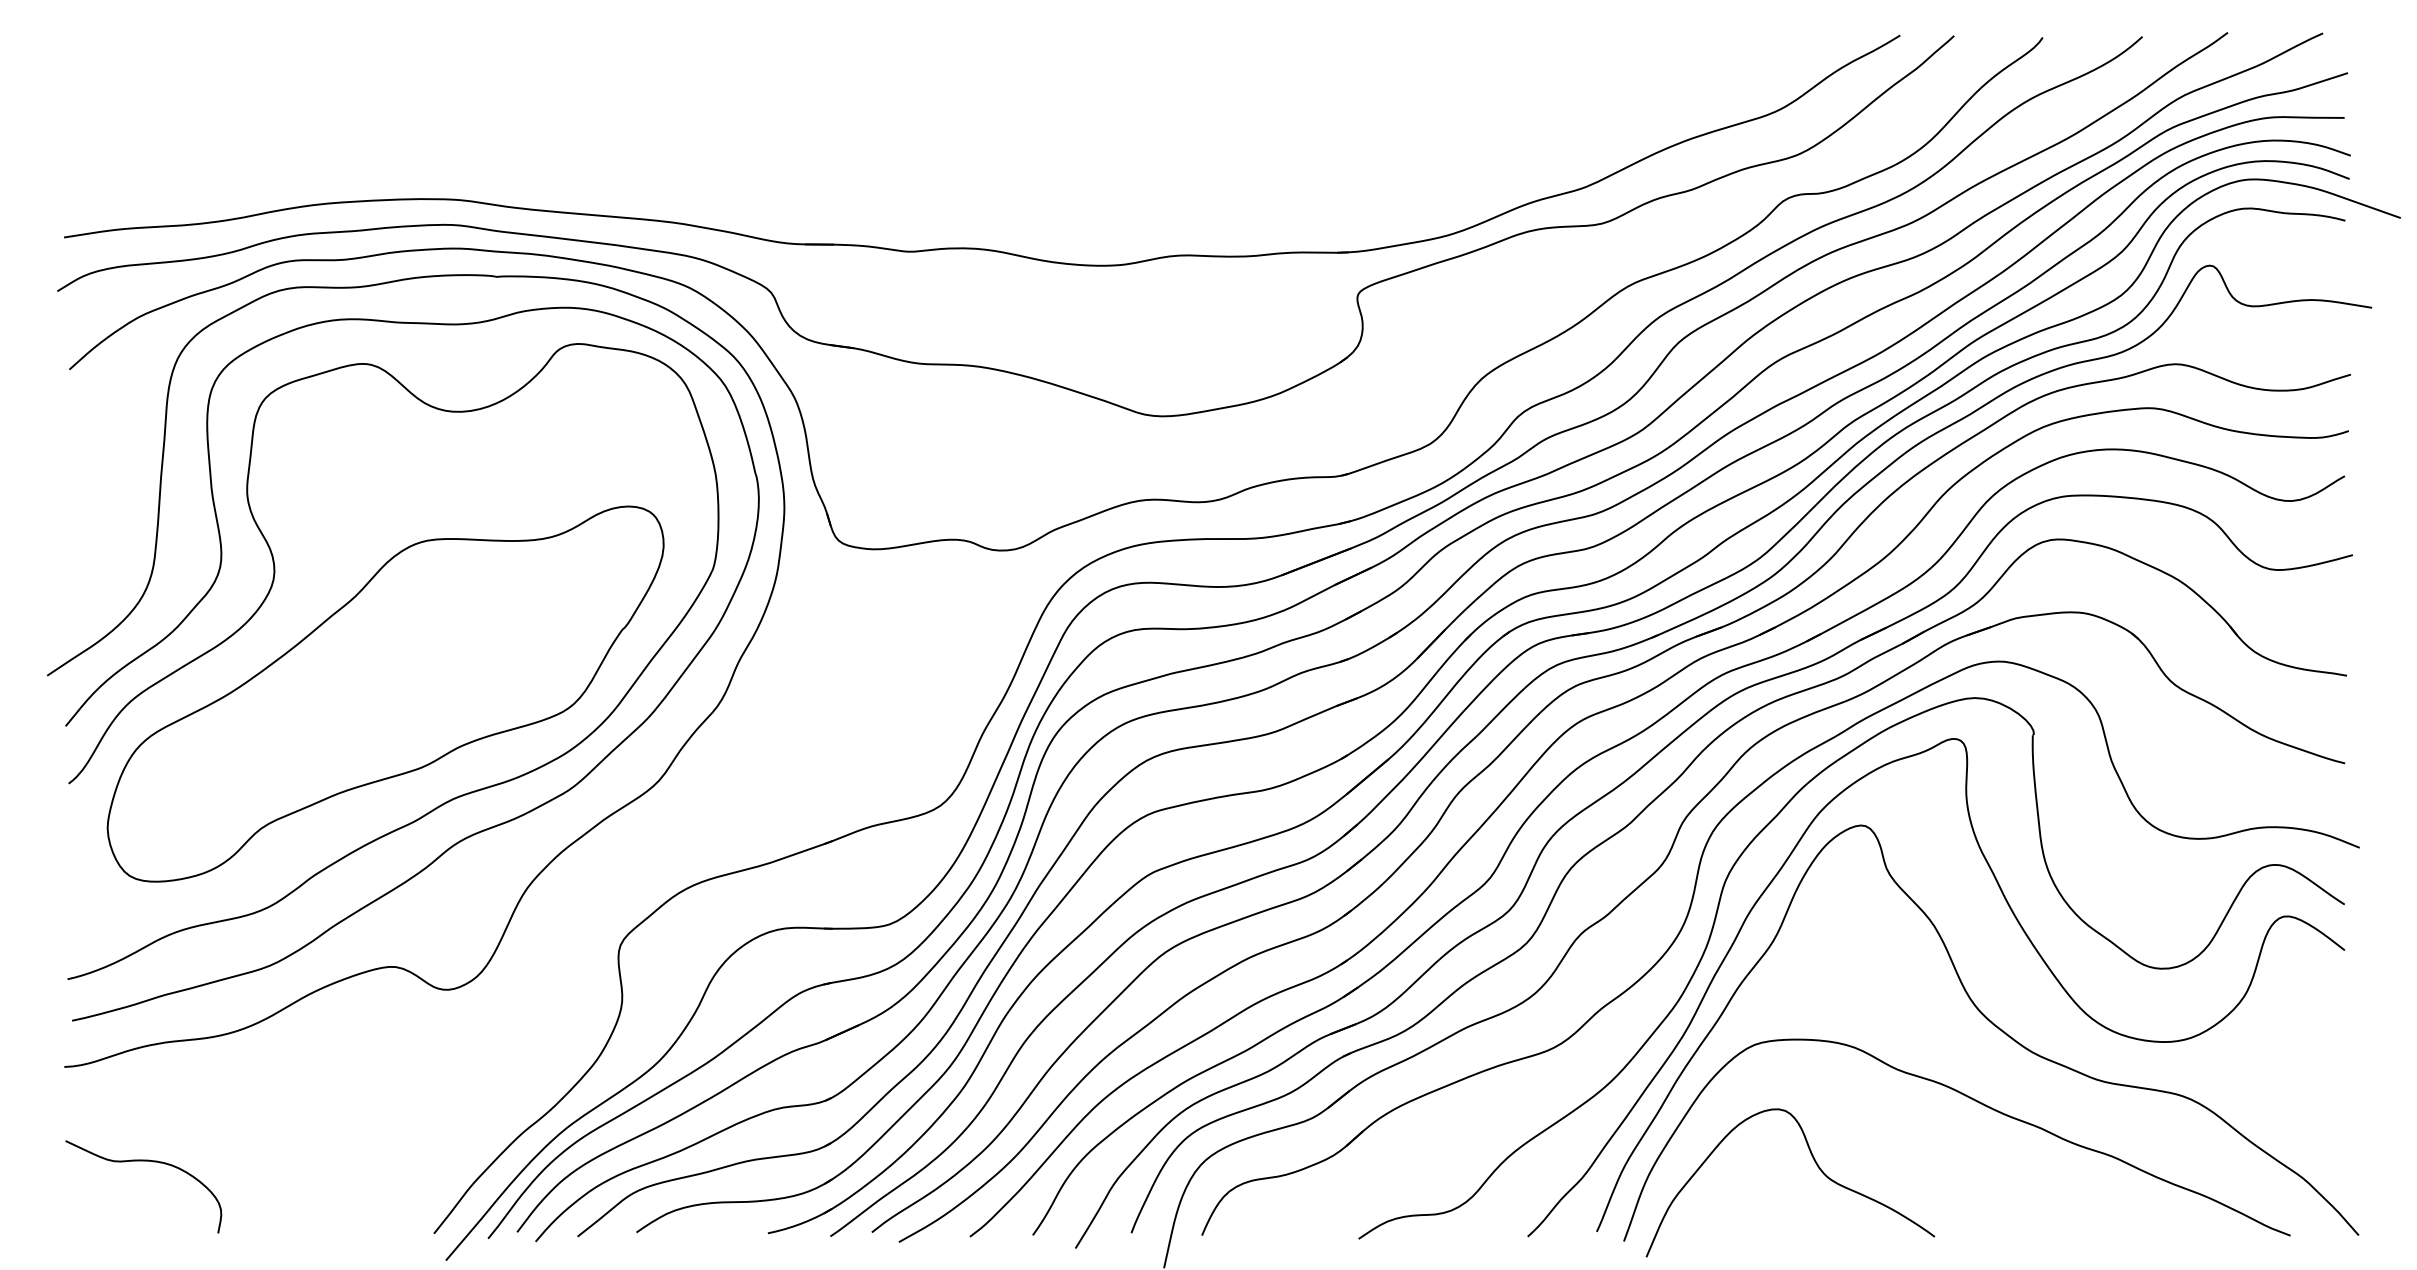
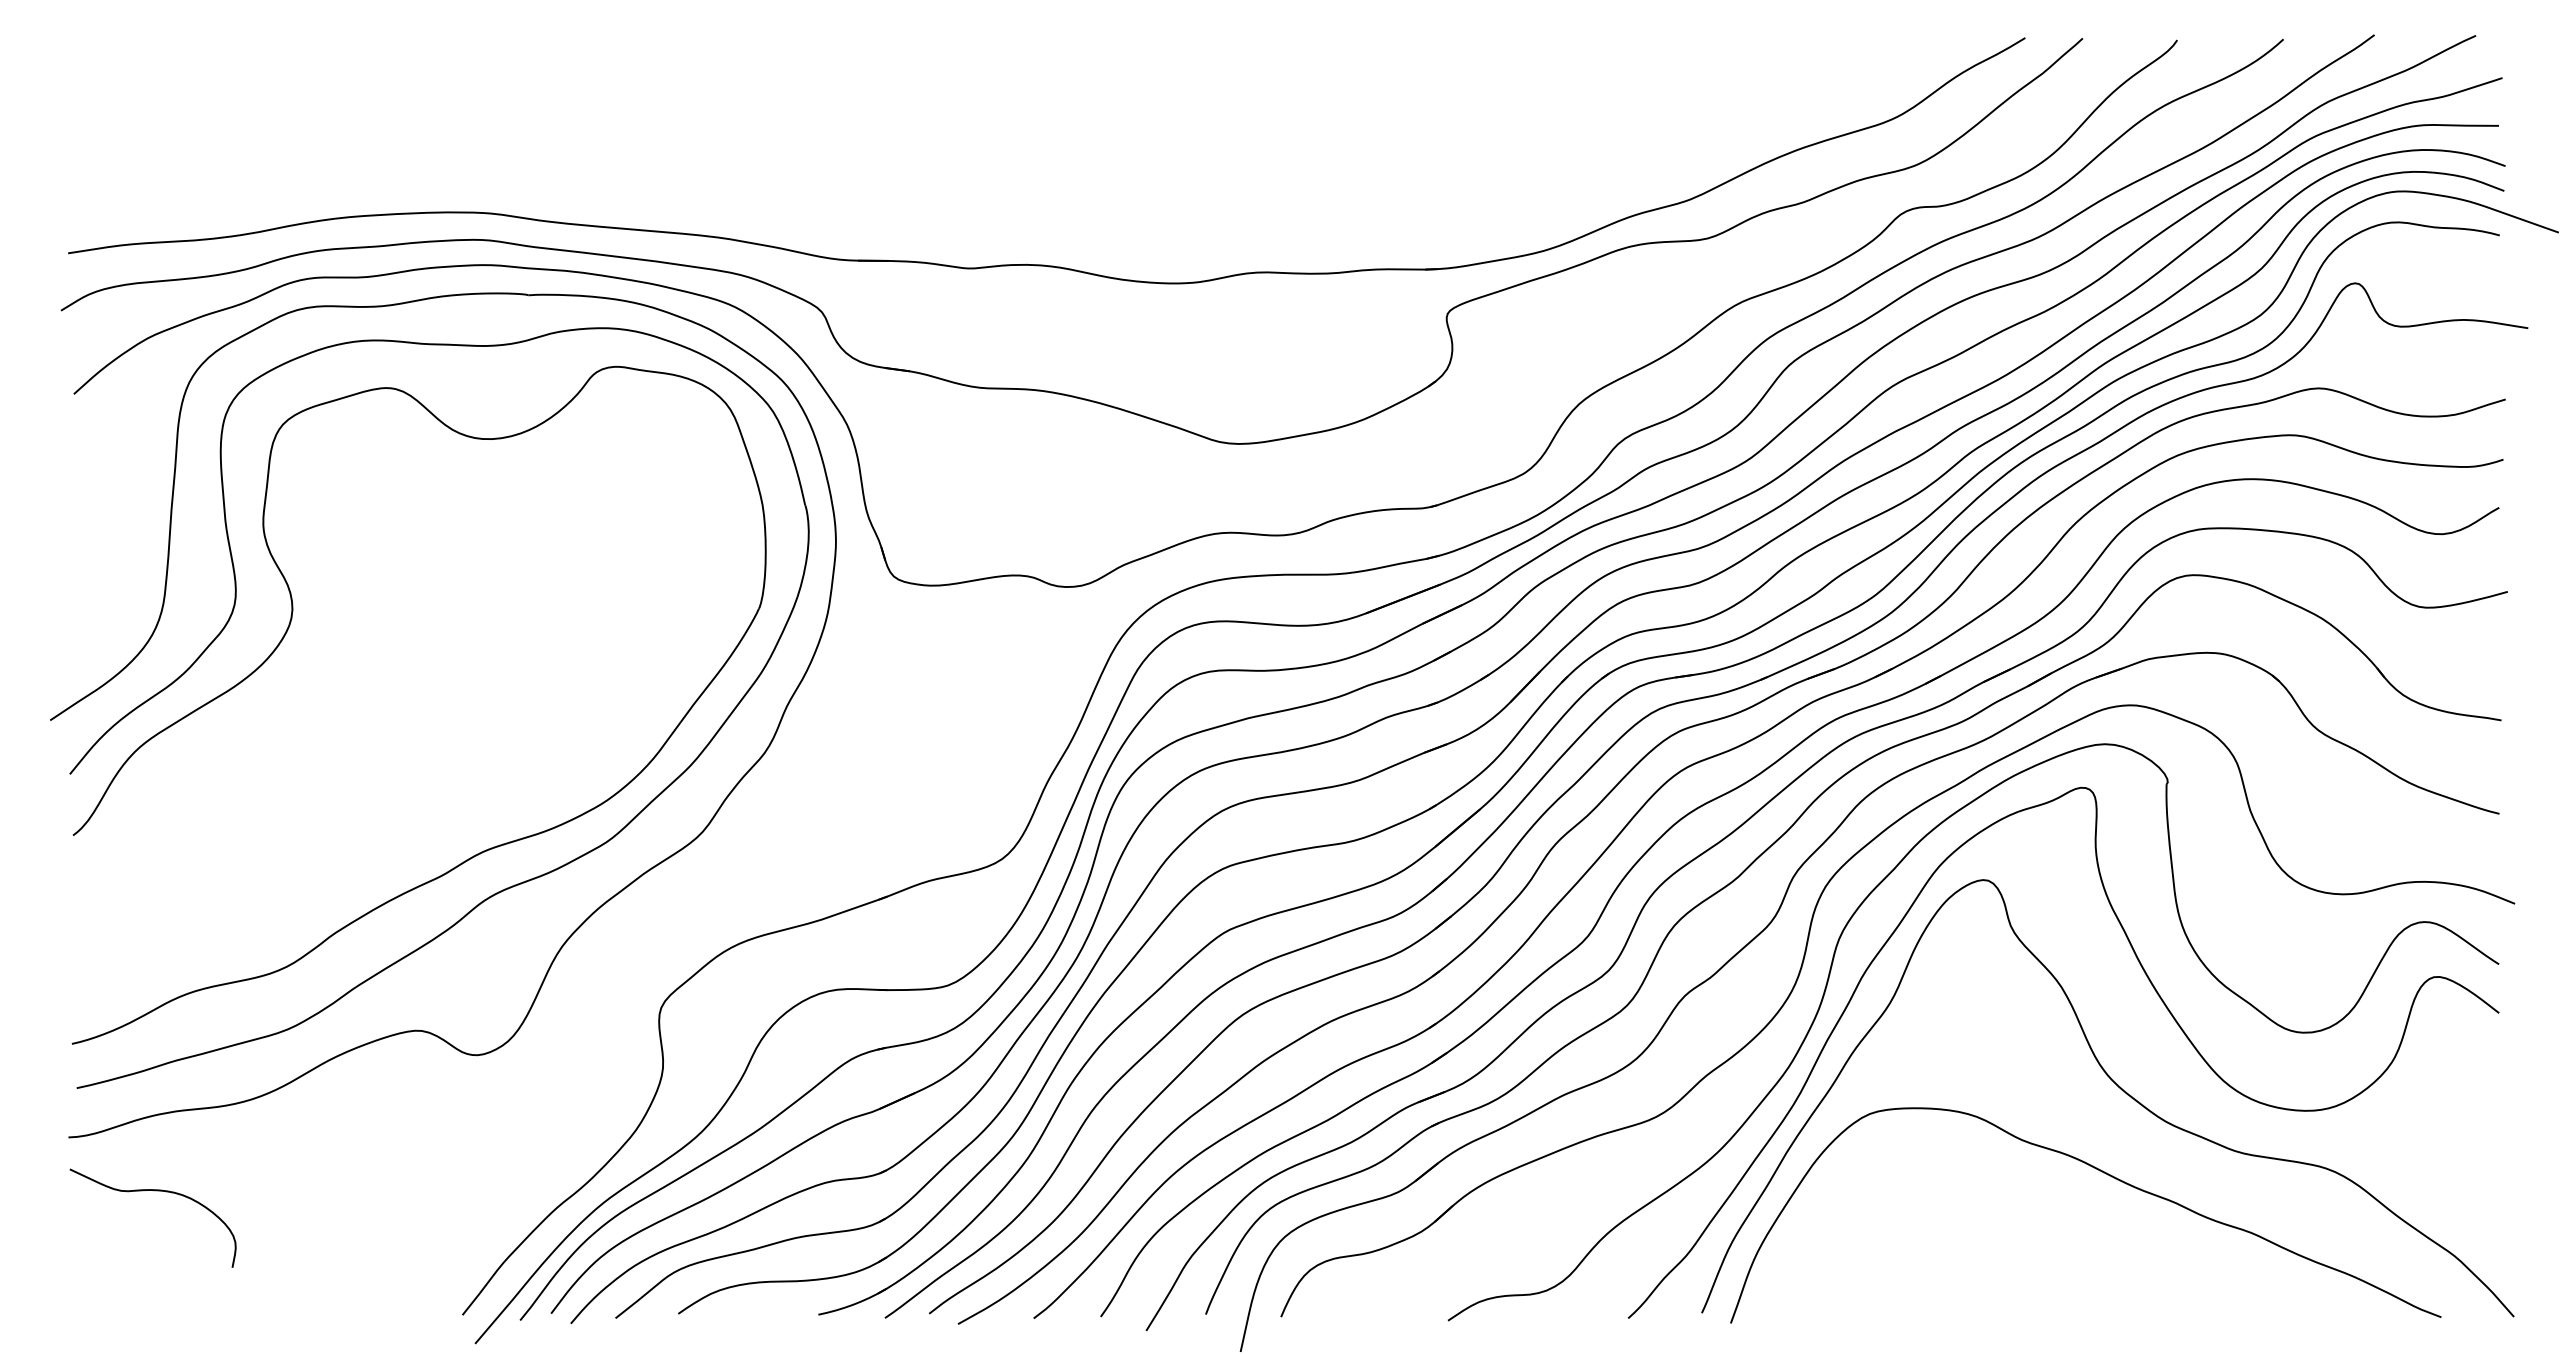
part: (385, 693) -> (410, 739), removed
curve: (145, 1161) -> (154, 1191), moved
curve: (1815, 1164) -> (1935, 1241), removed

